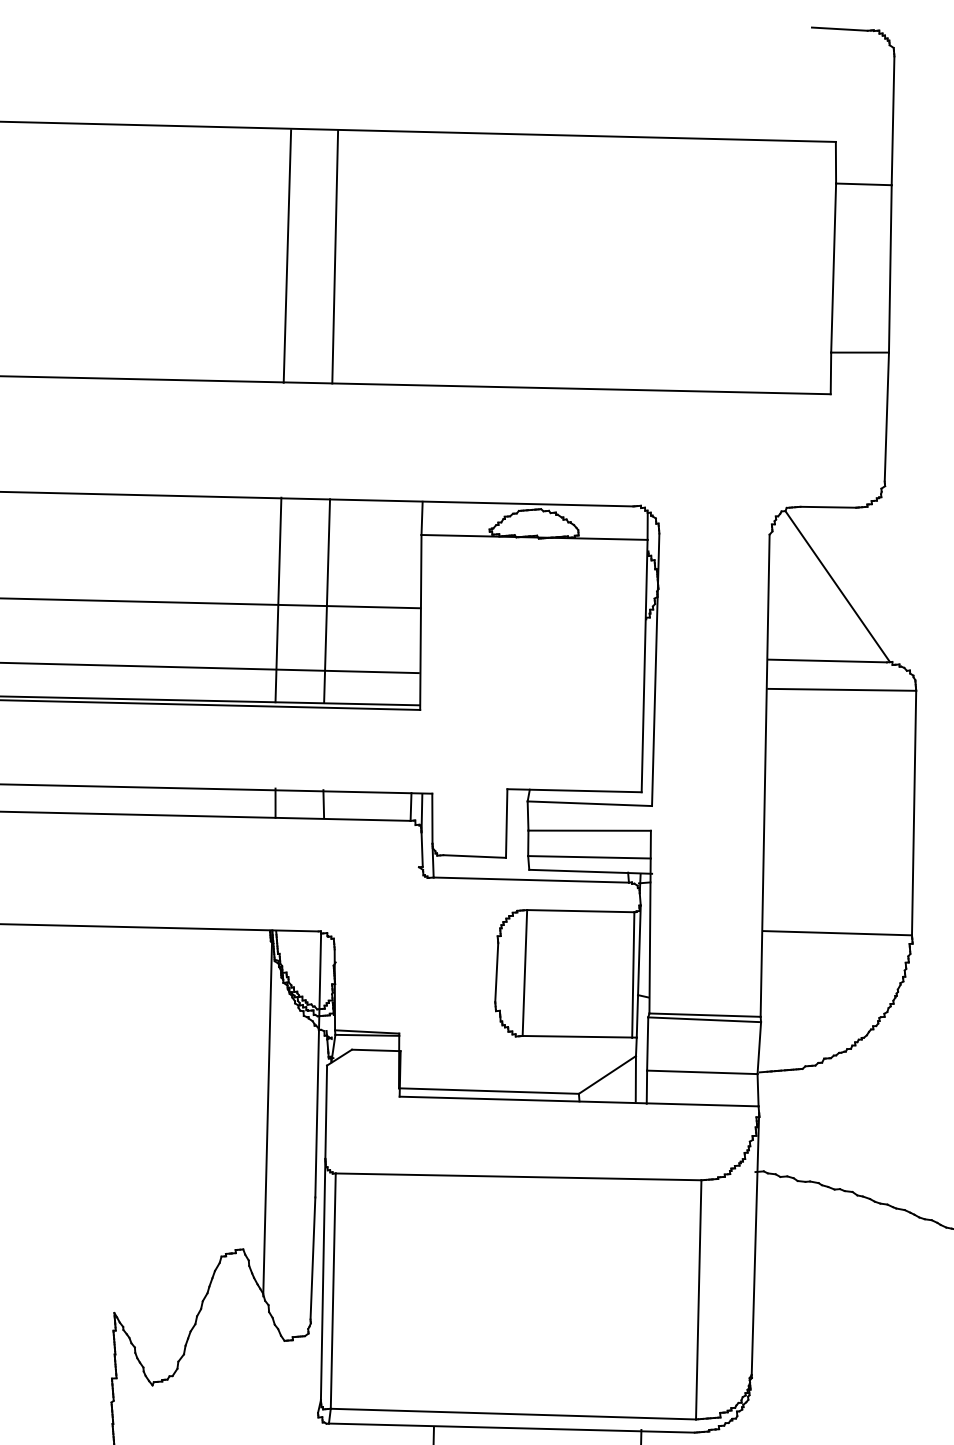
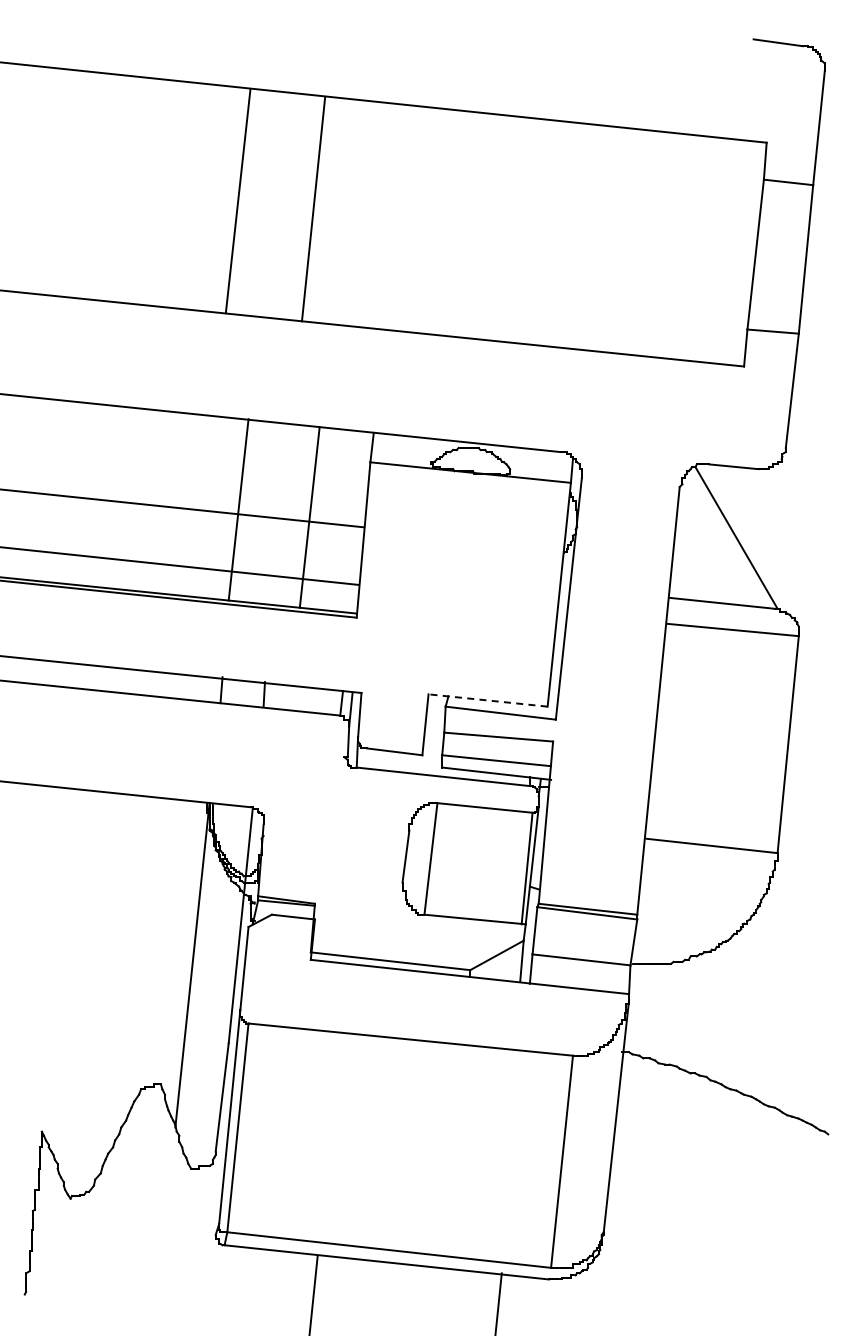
line: (286, 256) -> (237, 201), moved
line: (326, 601) -> (309, 517), moved
line: (574, 790) -> (488, 700), solid -> dashed

